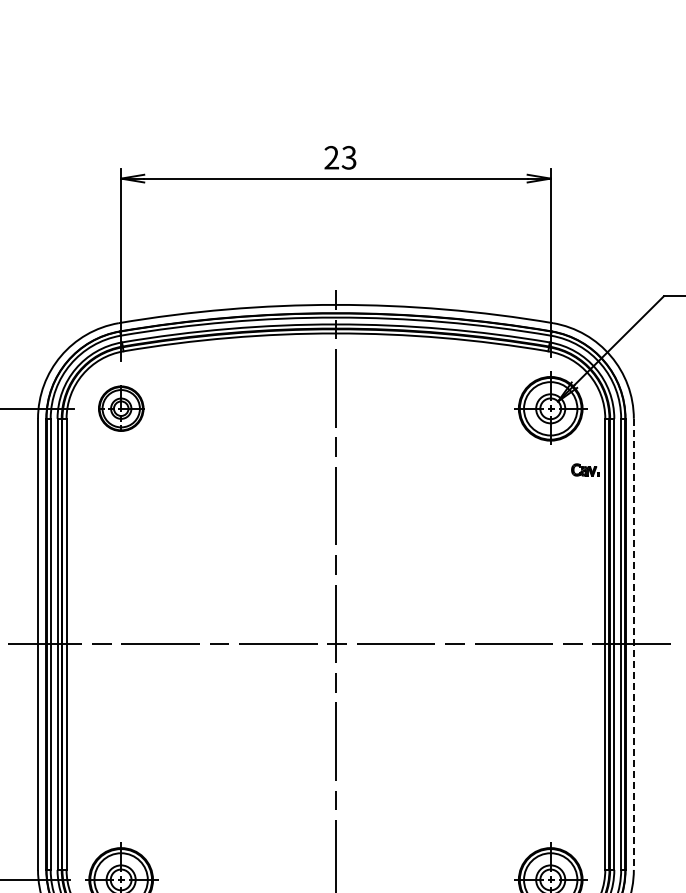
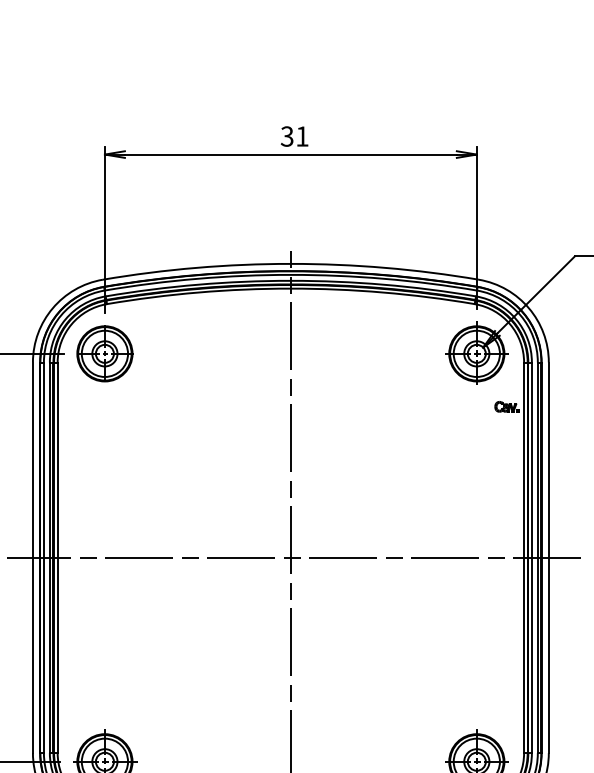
text: (340, 157) -> (294, 136), 23 -> 31
part: (121, 408) -> (105, 353), size x1.43
line: (633, 644) -> (548, 557), dashed -> solid

